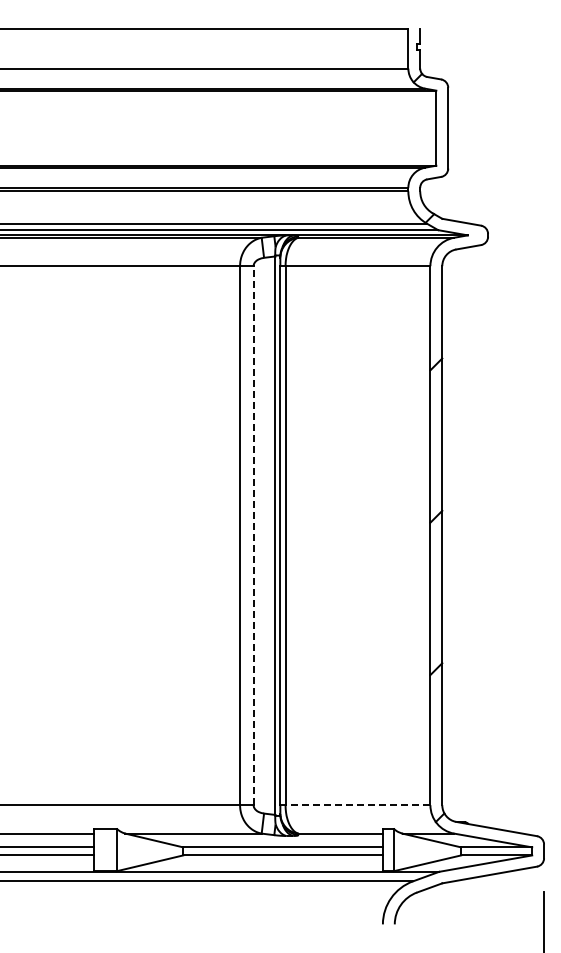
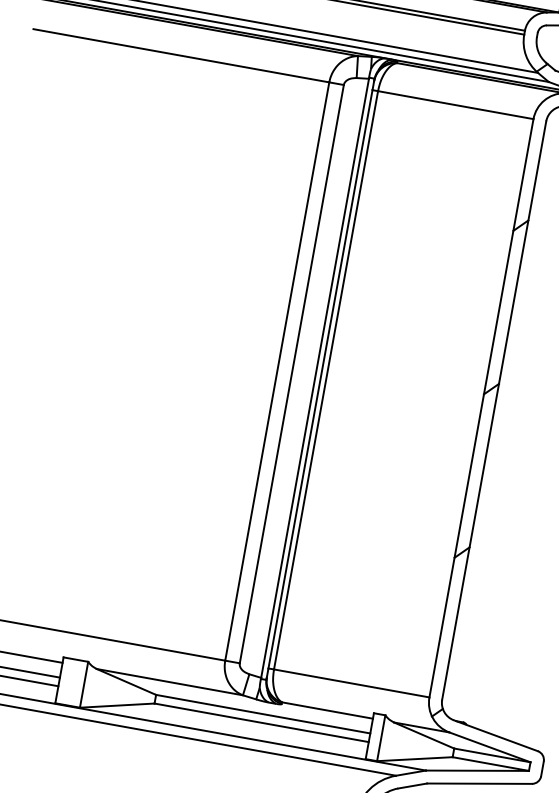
line: (253, 535) -> (291, 373), dashed -> solid
line: (357, 805) -> (351, 683), dashed -> solid

